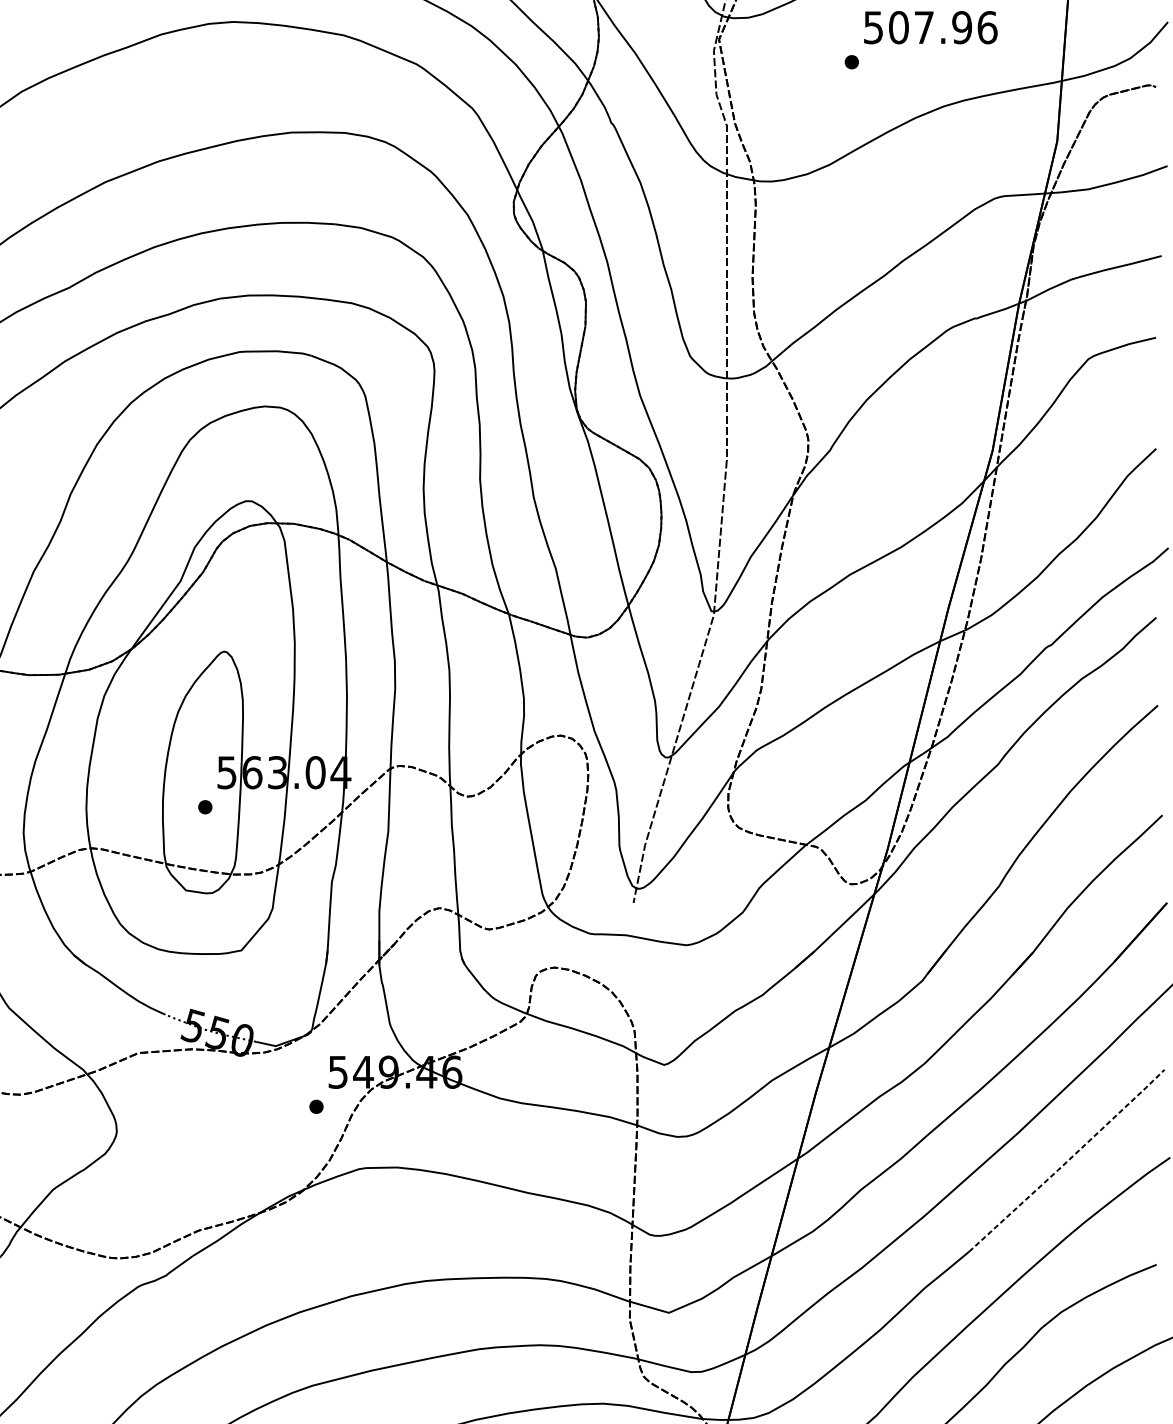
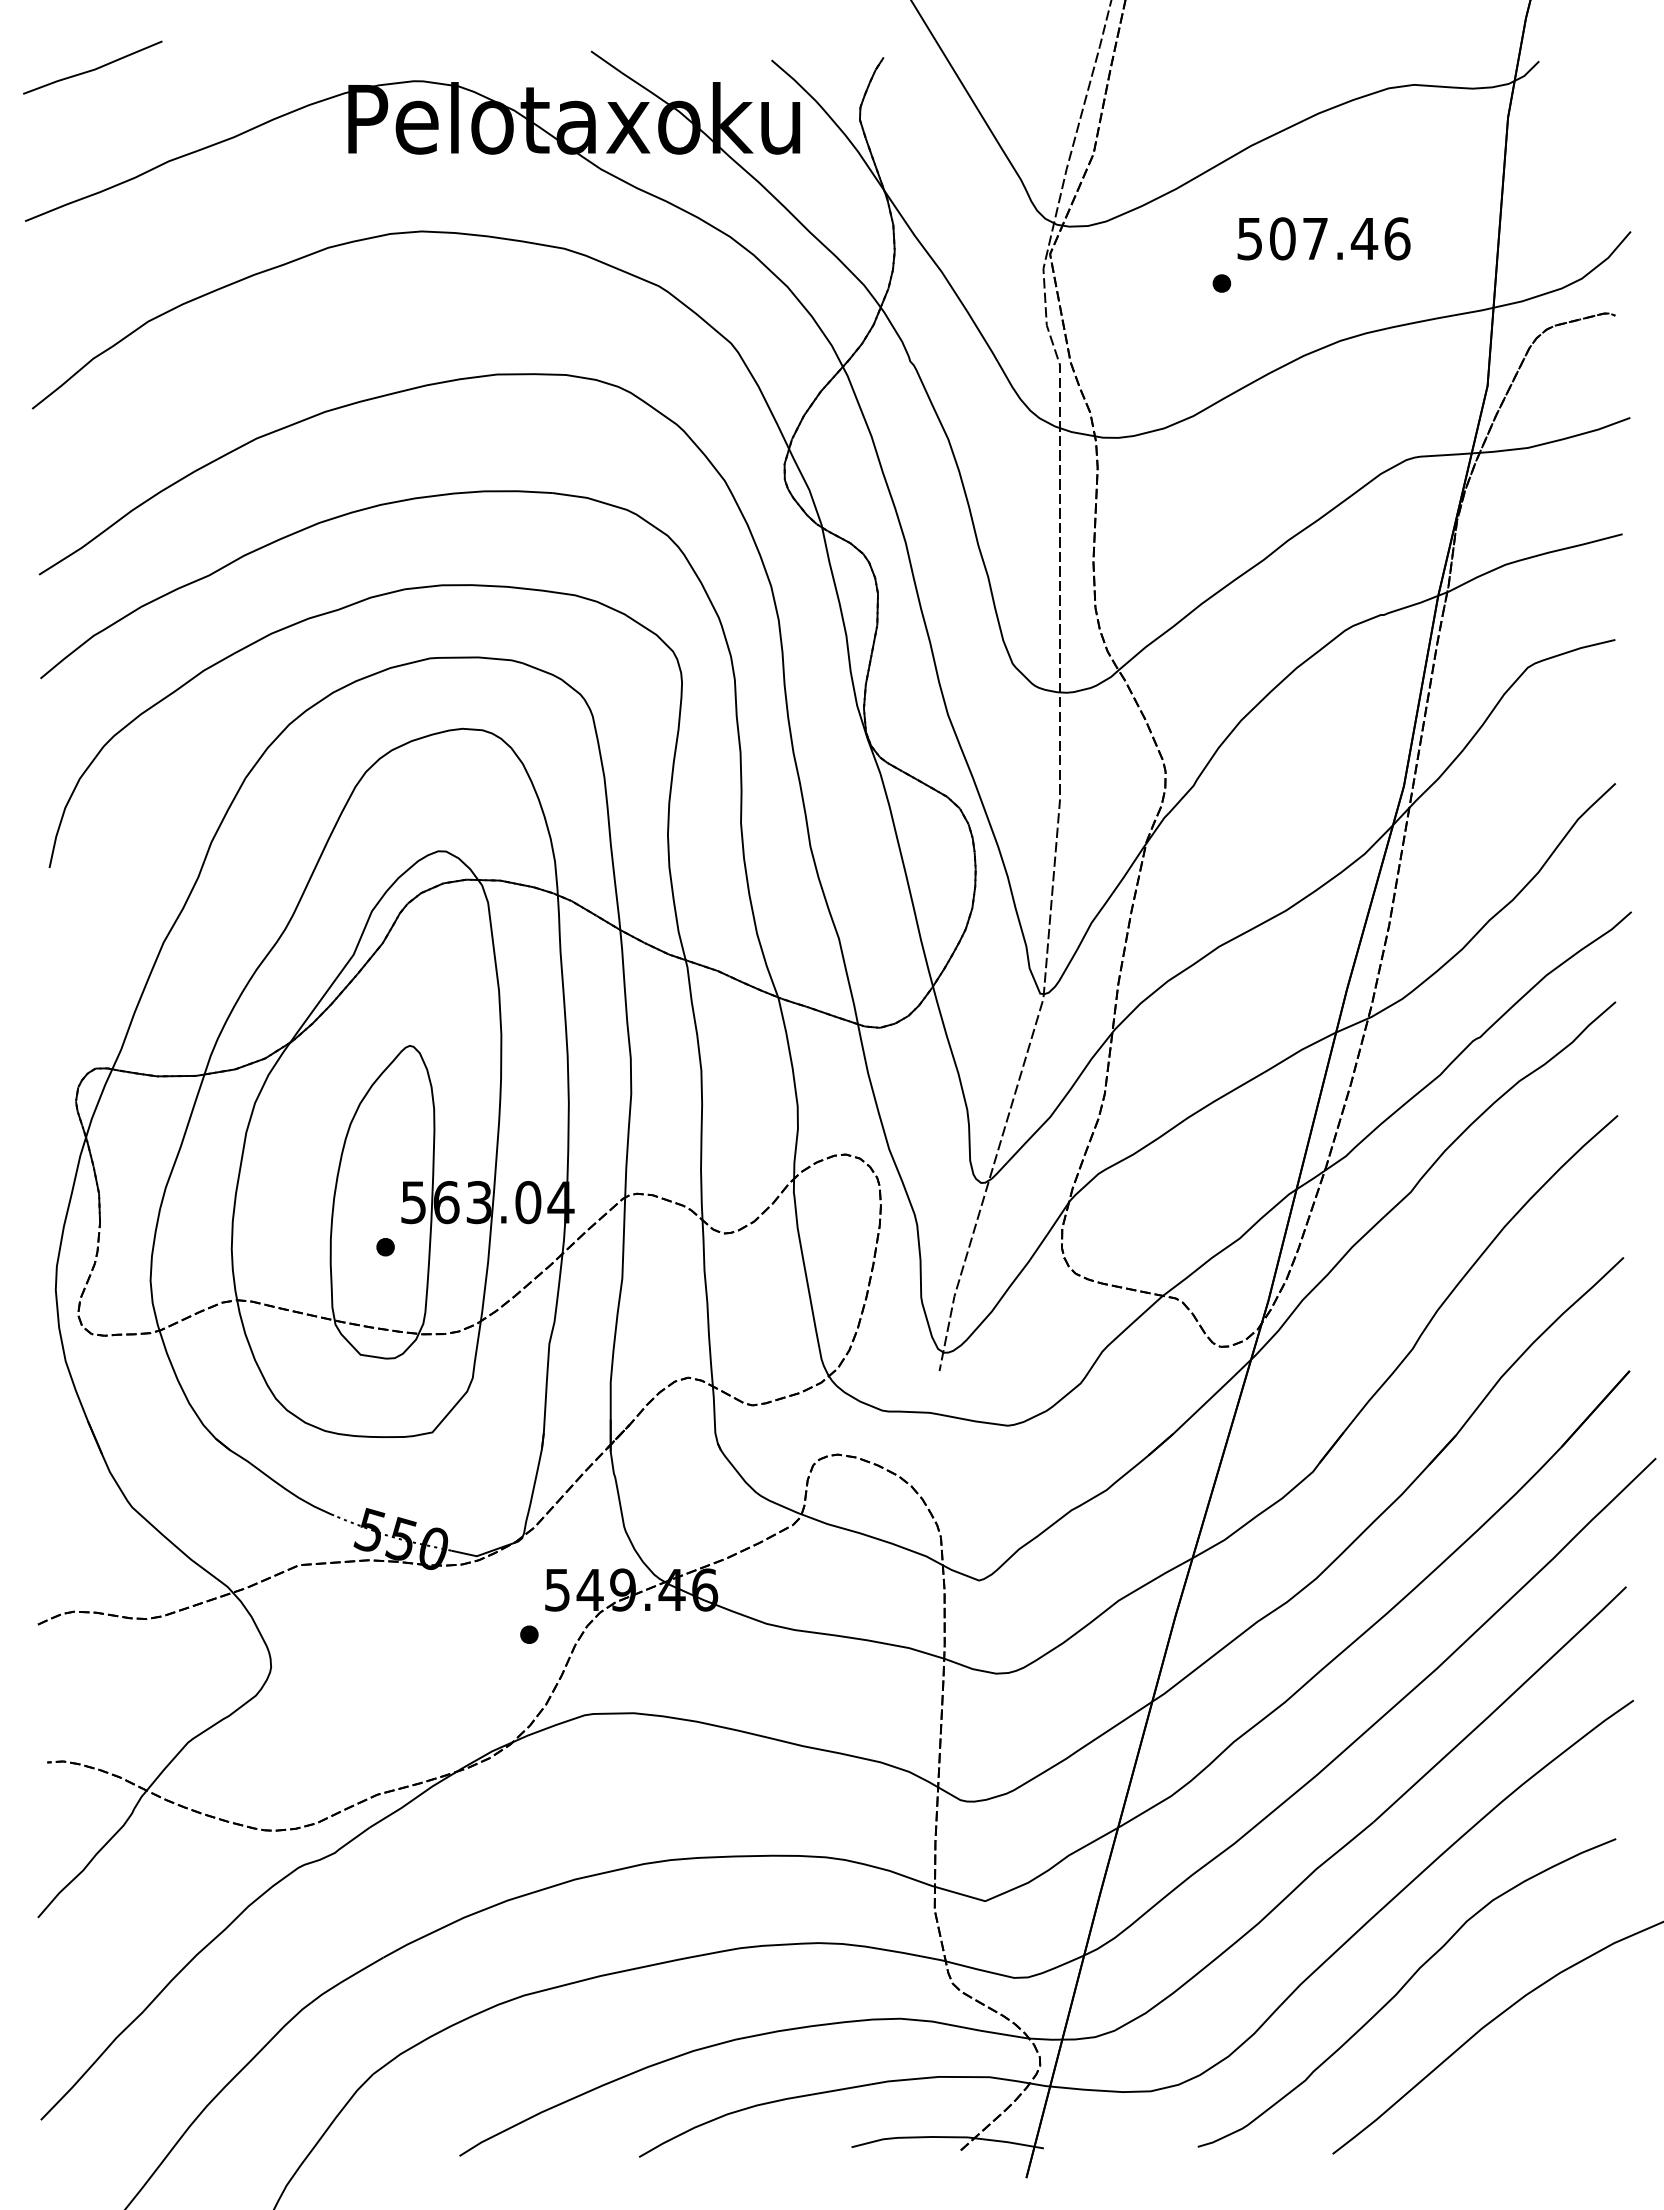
text: (962, 27) -> (1364, 238), 507.96 -> 507.46
line: (1067, 1161) -> (1500, 1705), dashed -> solid

